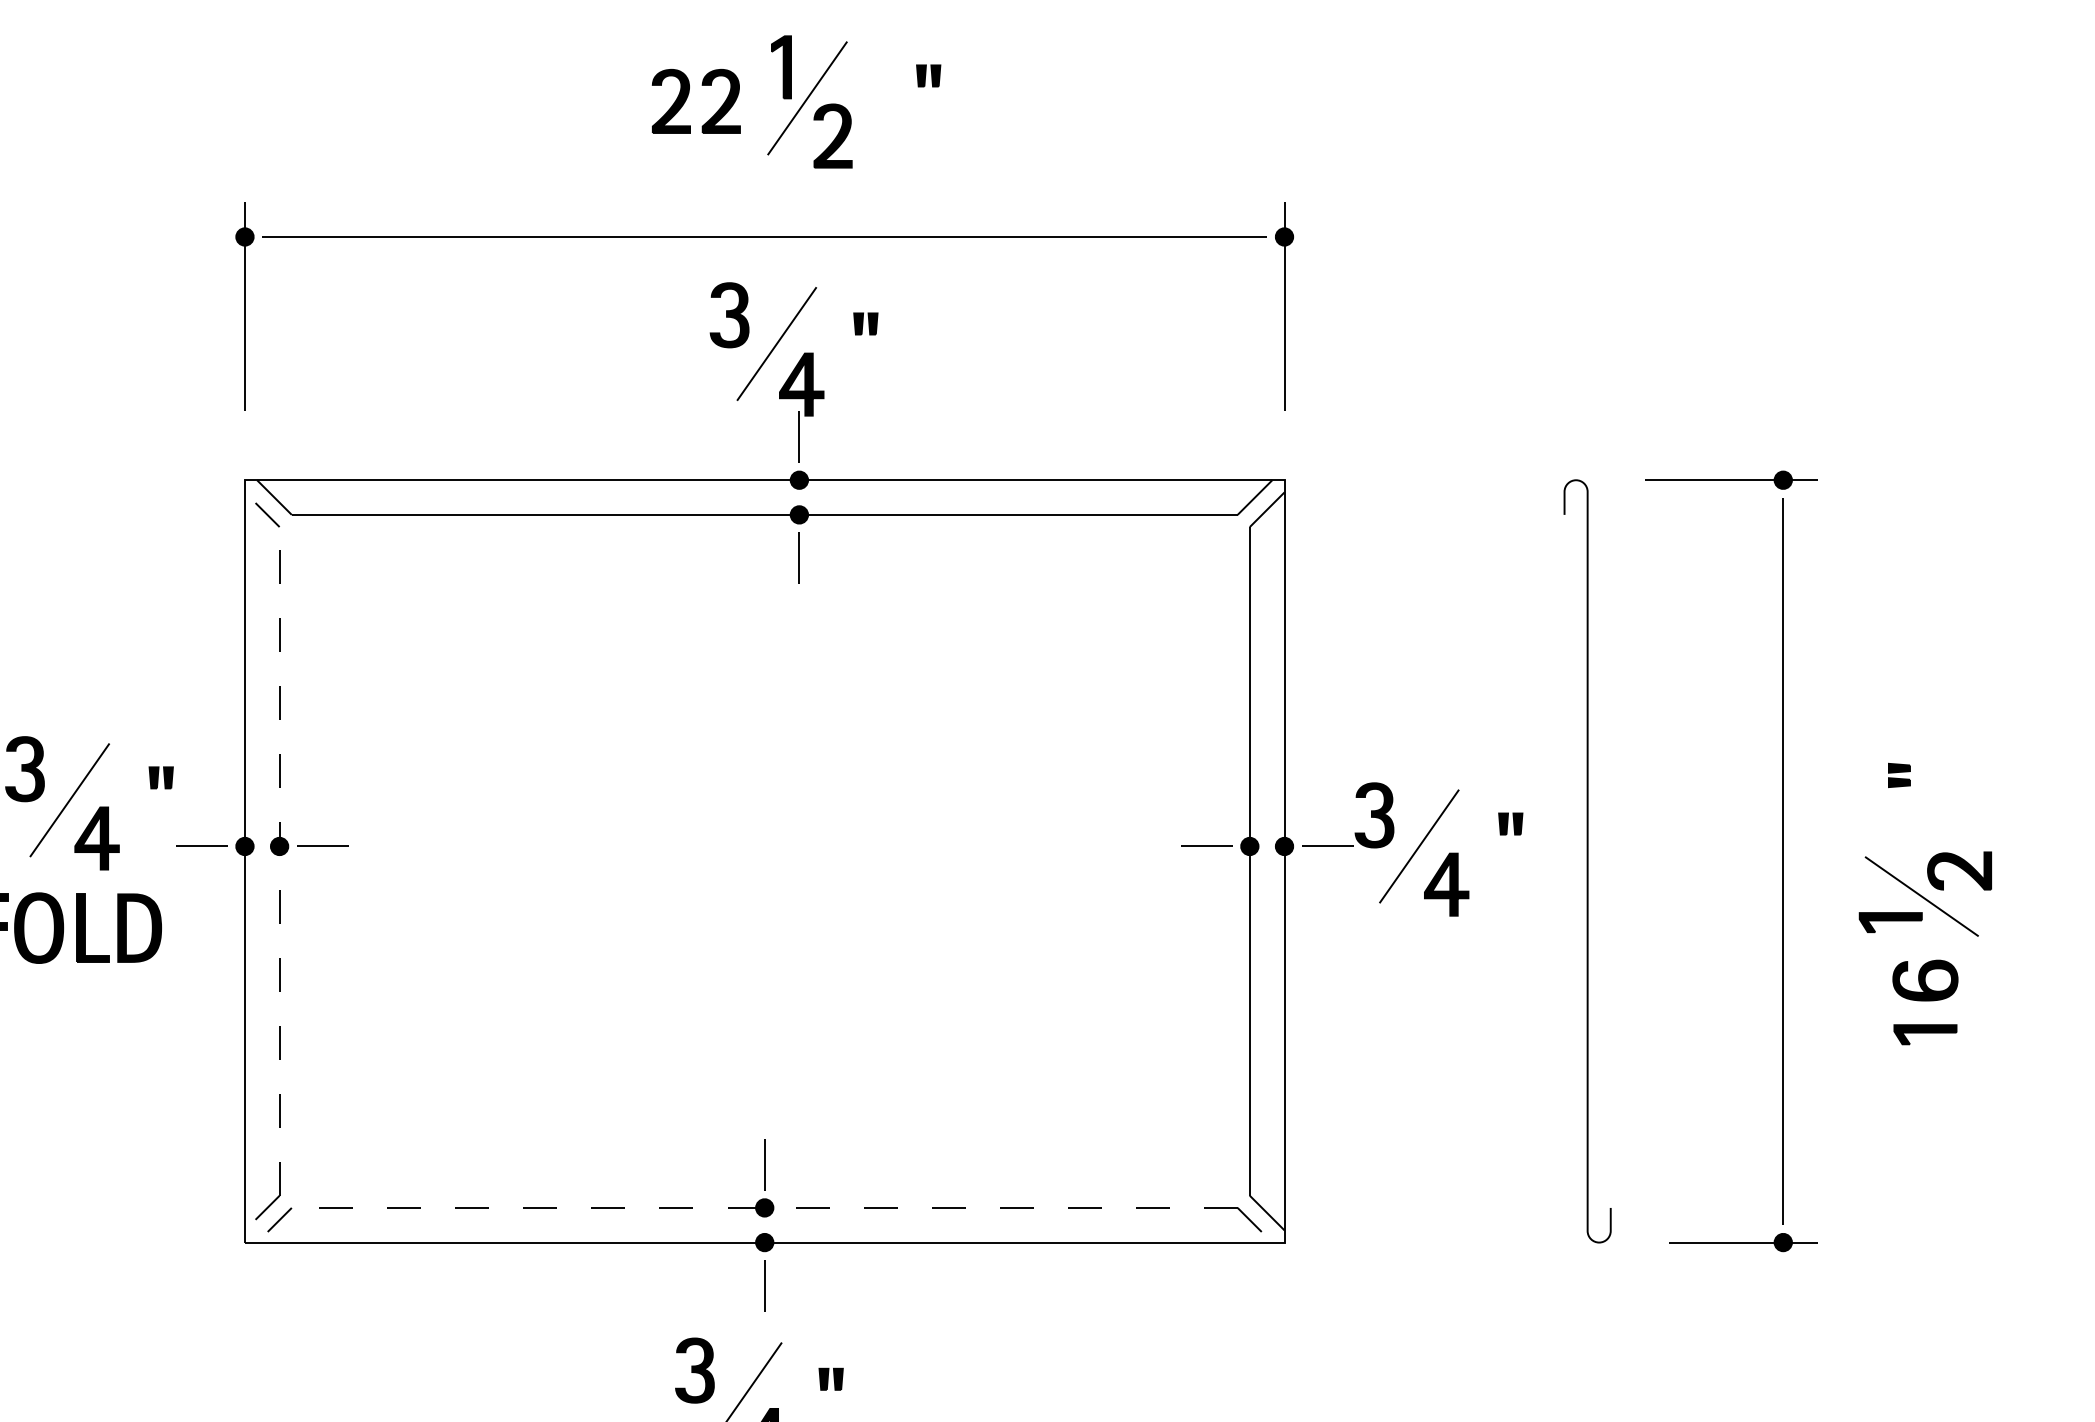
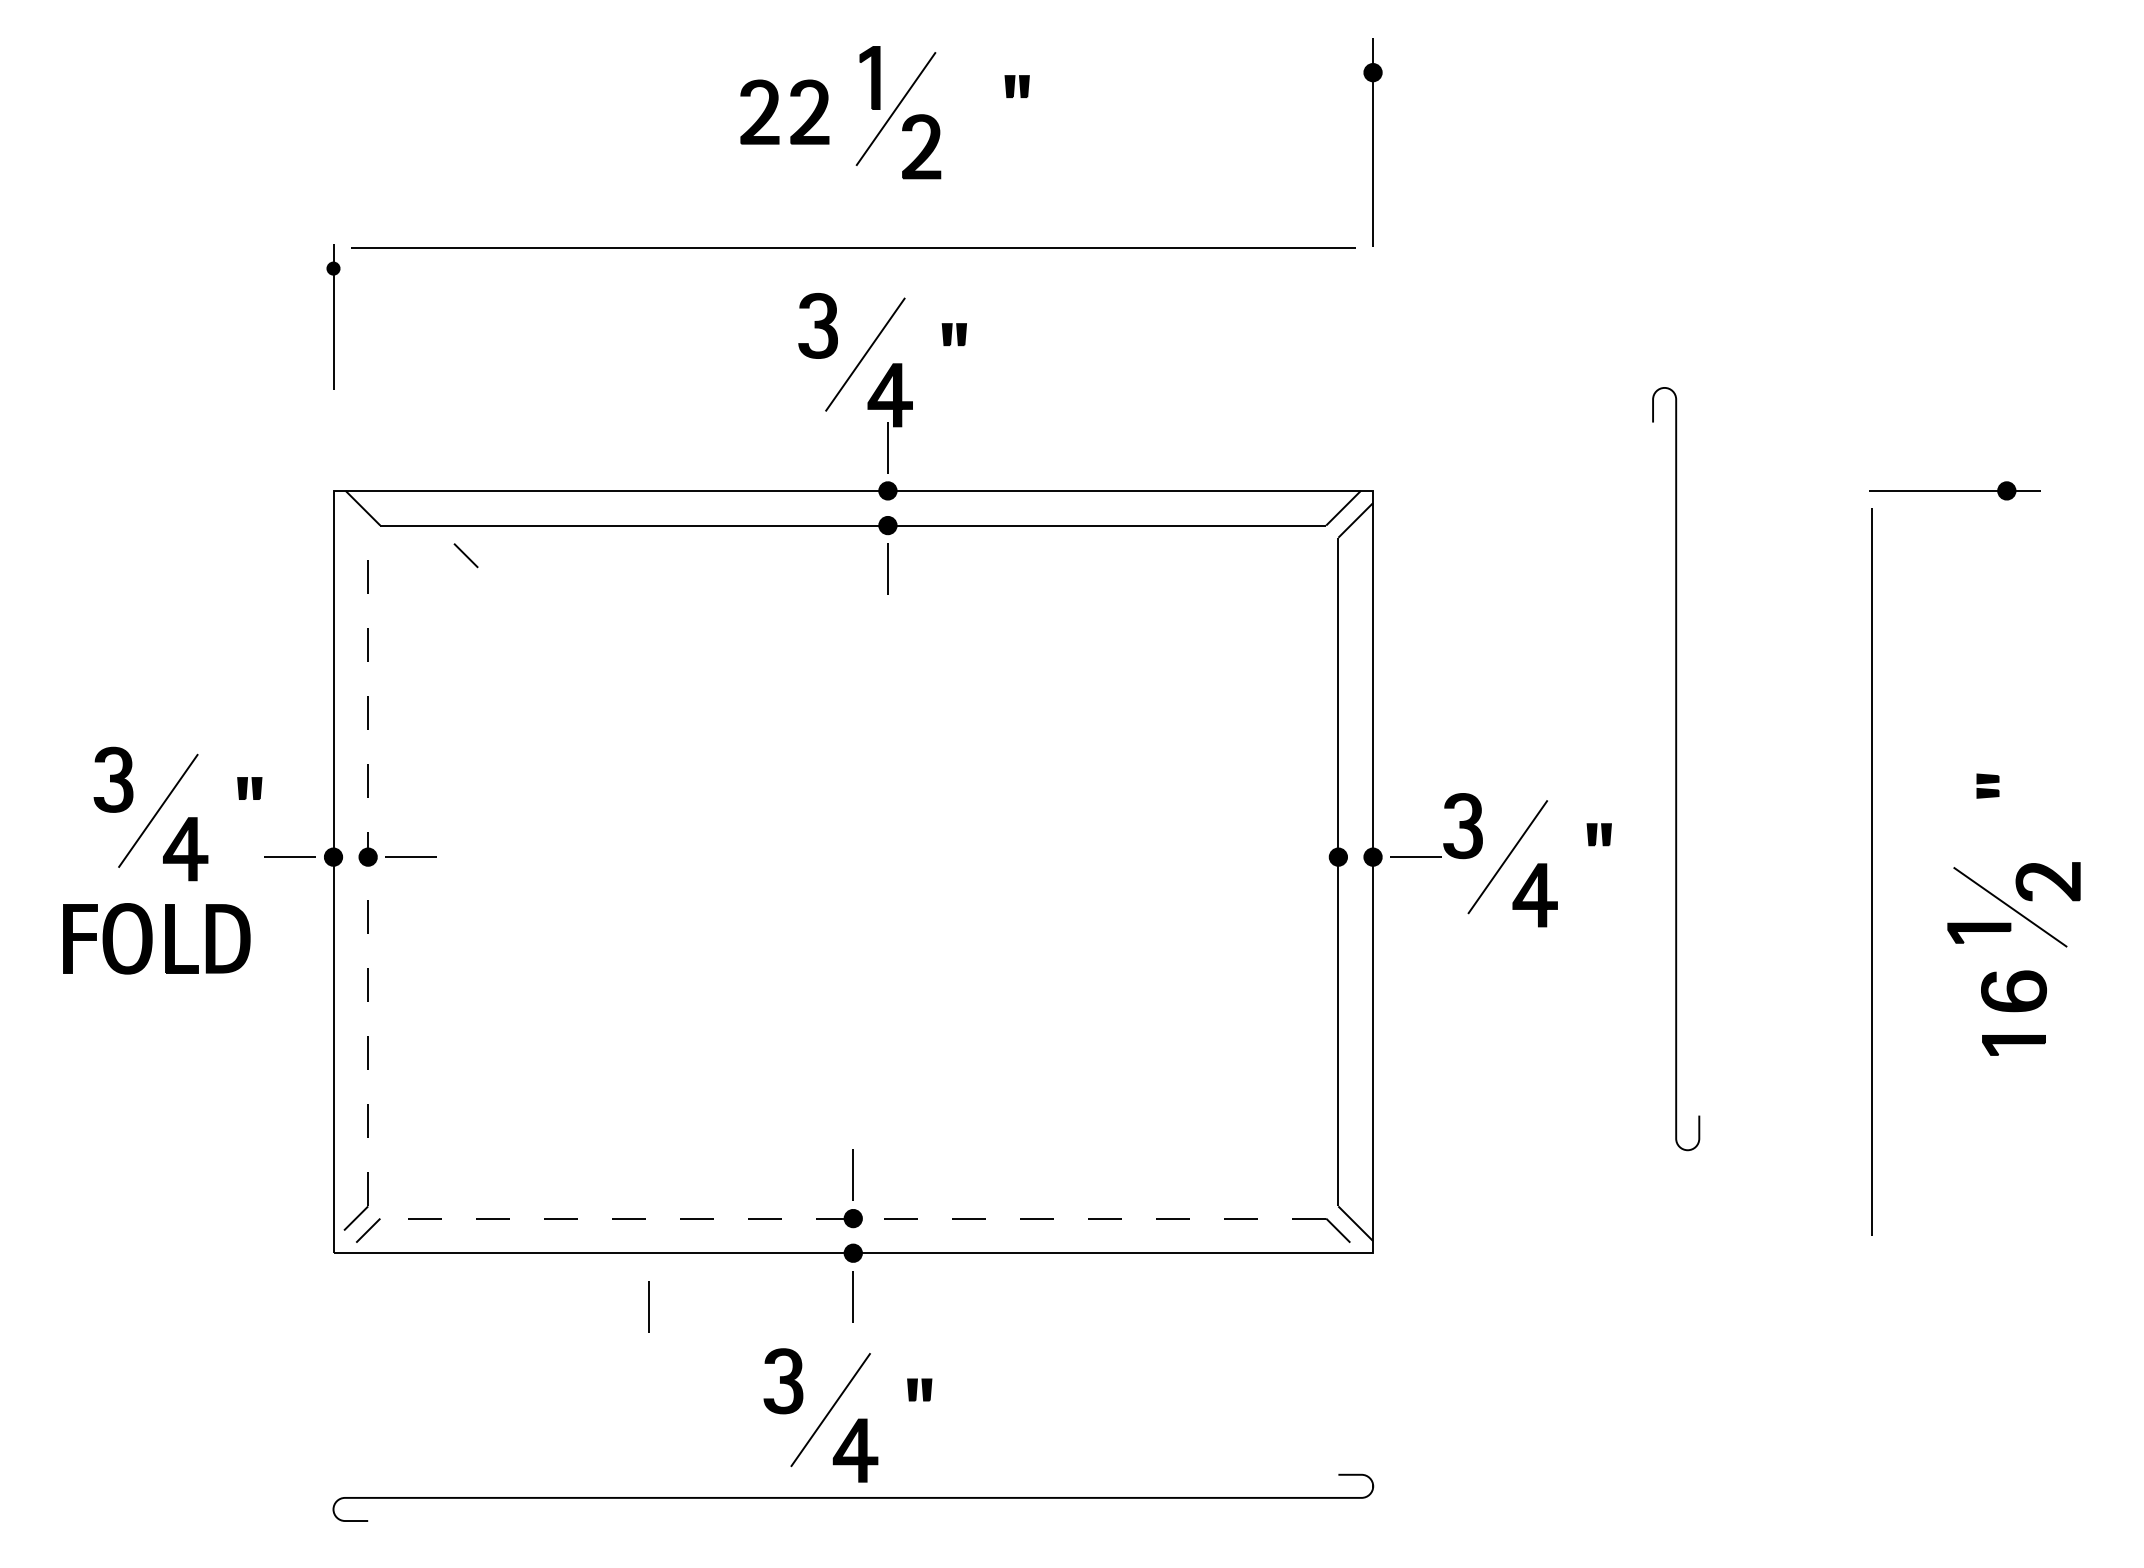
part: (244, 306) -> (333, 317), size x0.7
part: (1283, 306) -> (1372, 142), moved
part: (1730, 479) -> (1954, 490), moved
line: (266, 514) -> (465, 555), moved
line: (1205, 845) -> (1294, 856), removed
part: (1587, 861) -> (1676, 769), moved
part: (1742, 1241) -> (1831, 1252), removed
line: (559, 1295) -> (648, 1306), added

